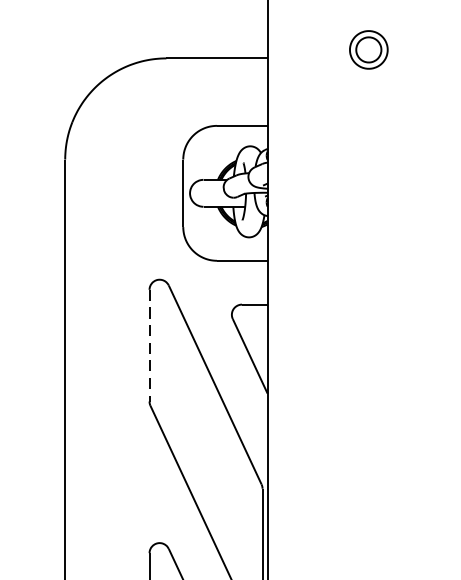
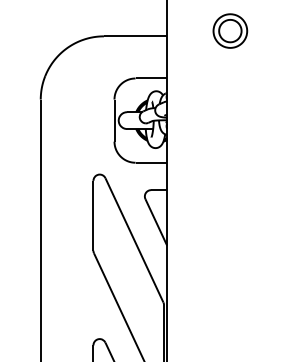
part: (368, 49) -> (230, 30), size x1.43
line: (149, 345) -> (93, 215), dashed -> solid

